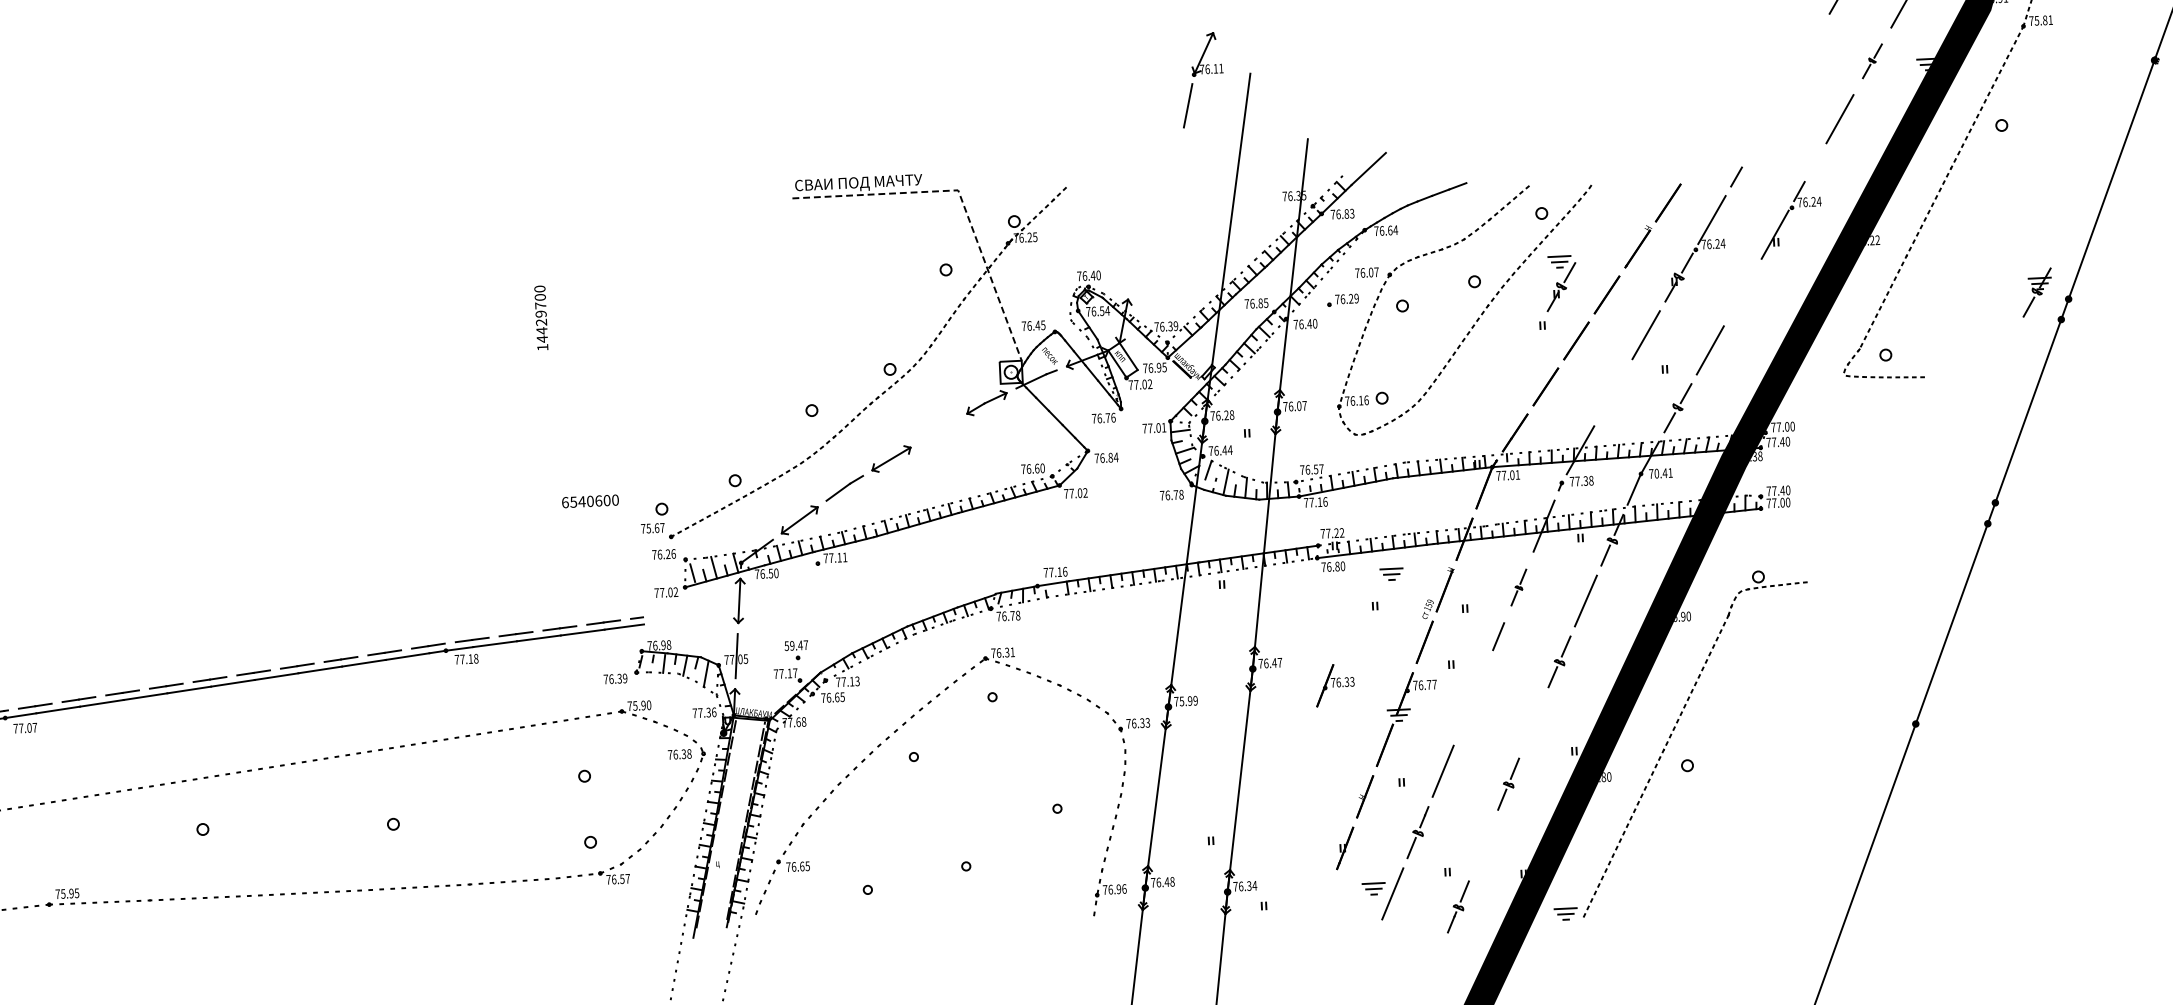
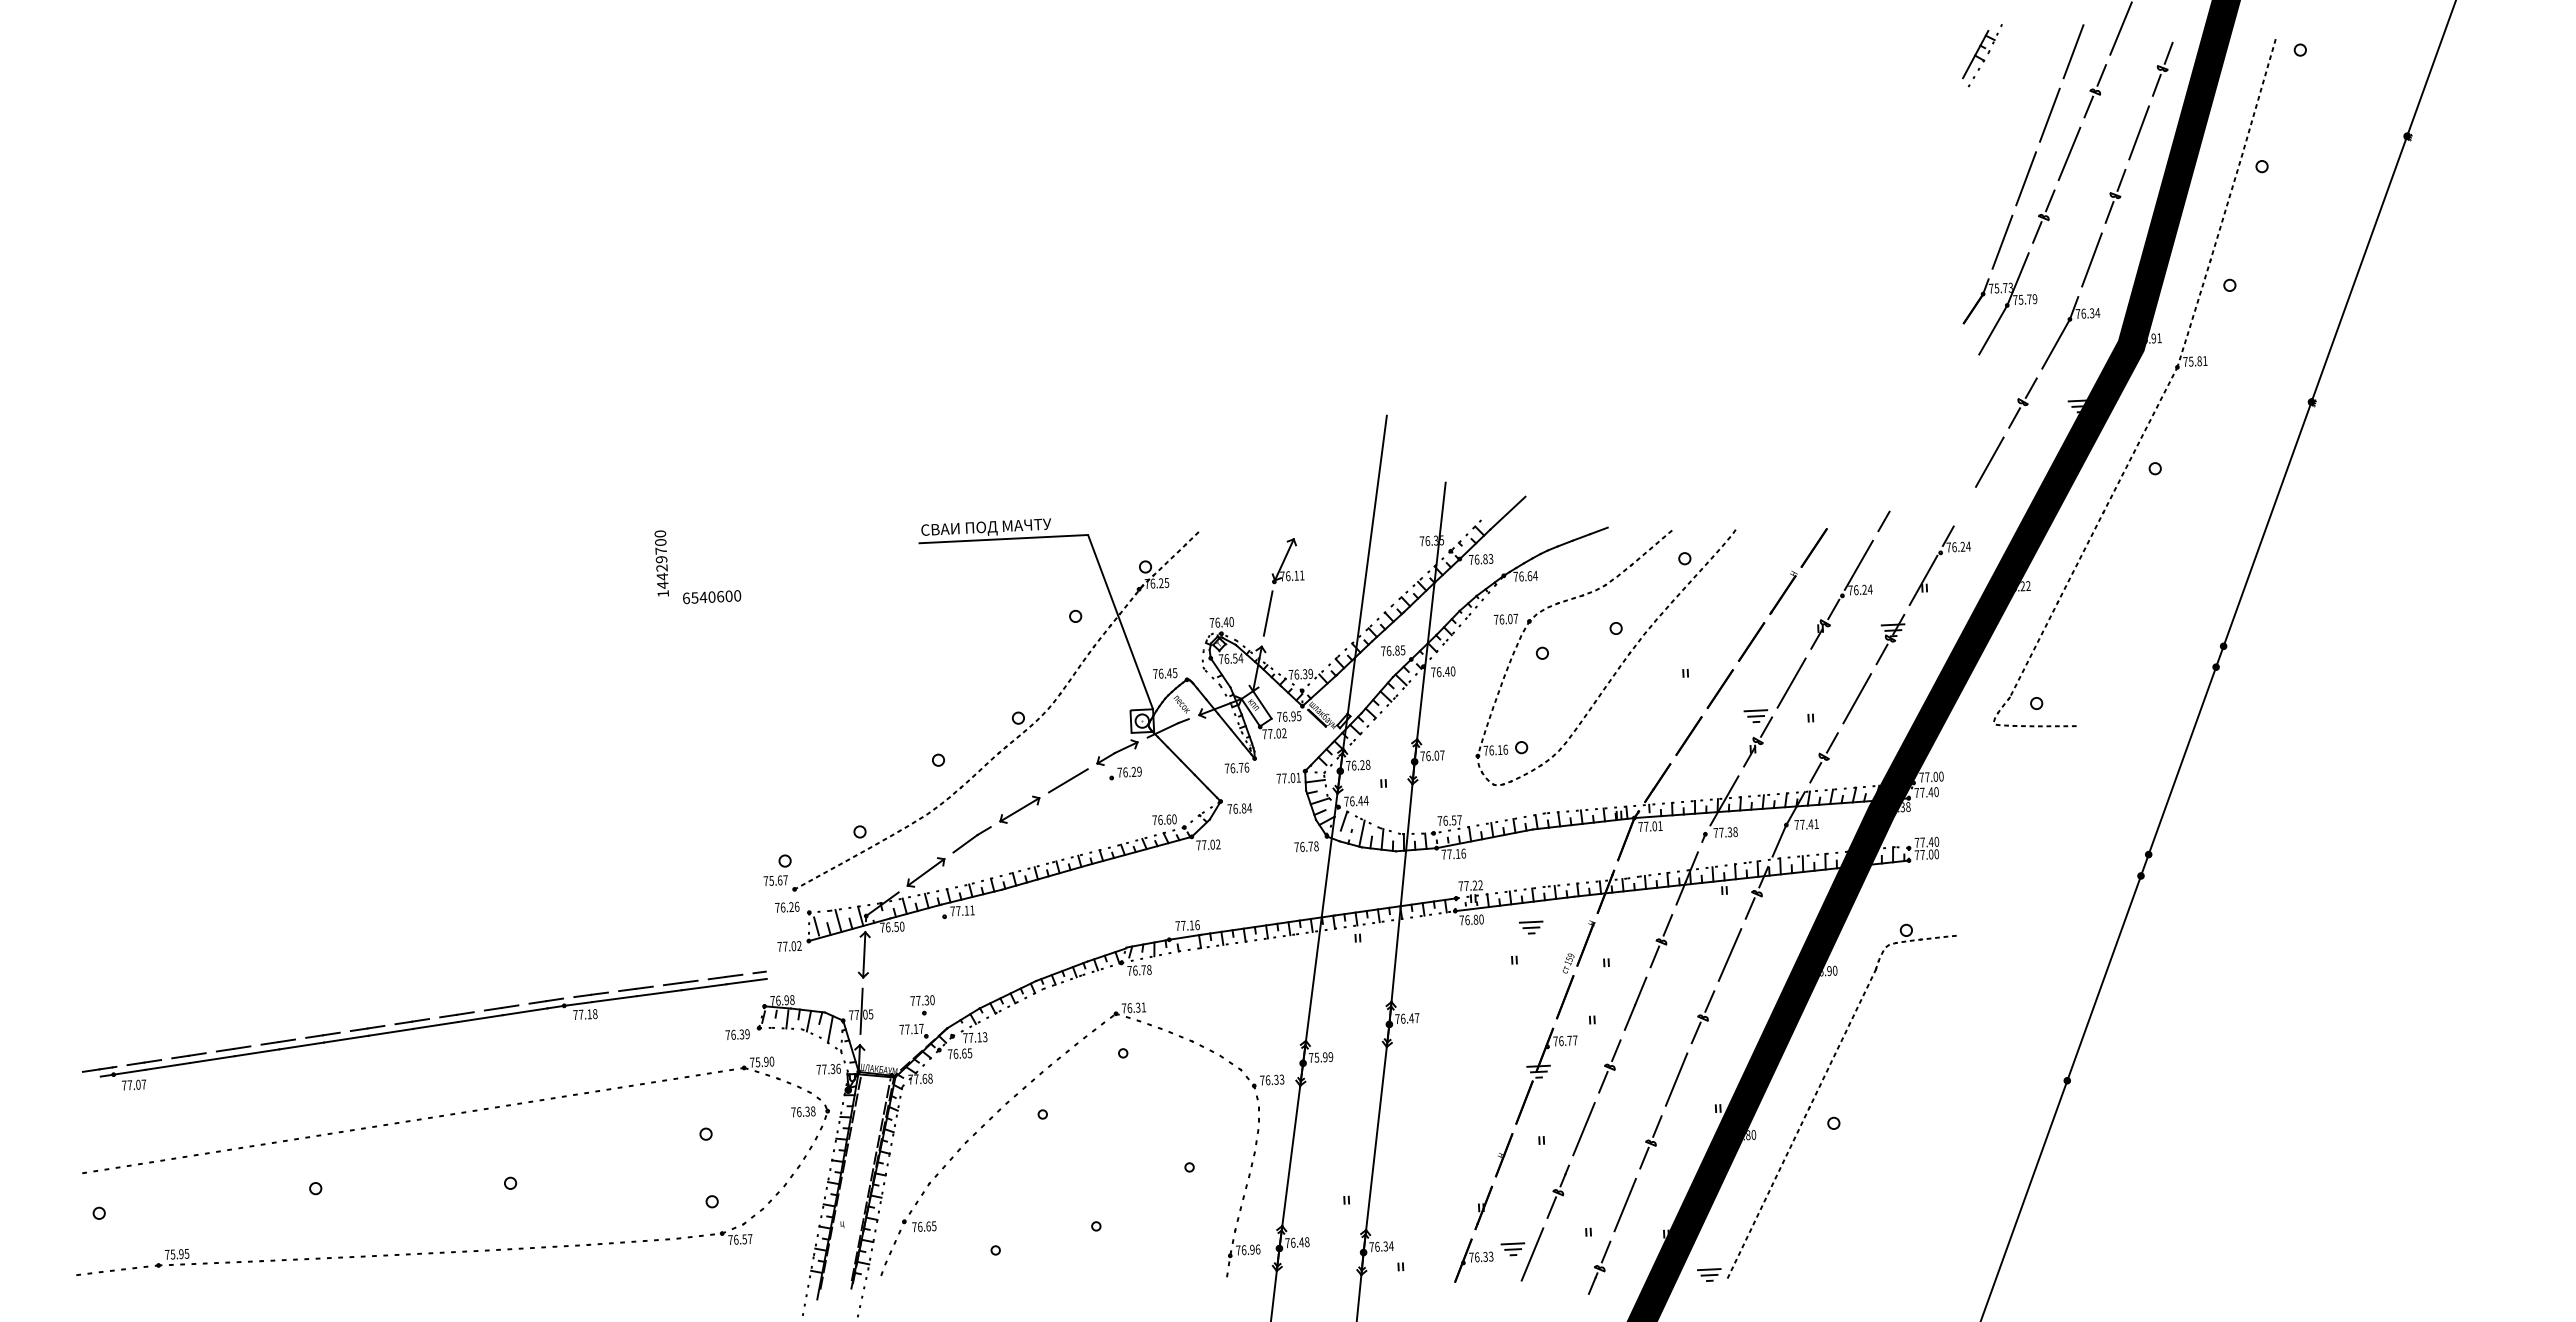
part: (1871, 60) -> (2022, 402), size x1.43
part: (1202, 74) -> (1282, 581), moved
line: (960, 197) -> (1090, 542), dashed -> solid
part: (1561, 283) -> (1758, 738), moved
part: (2037, 292) -> (1890, 639), moved
part: (1342, 300) -> (1125, 773), moved
text: (541, 317) -> (661, 563), moved
line: (938, 430) -> (1067, 780), added
text: (1656, 473) -> (1802, 824), 70.41 -> 77.41
text: (590, 501) -> (712, 597), moved
part: (1518, 587) -> (1661, 941), size x1.43
text: (796, 645) -> (922, 1000), 59.47 -> 77.30
line: (1487, 662) -> (1629, 1017), added
part: (1335, 685) -> (1473, 1260), moved
part: (1468, 710) -> (1609, 1066), added
line: (1533, 722) -> (1676, 1079), added
line: (1482, 845) -> (1624, 1204), added

